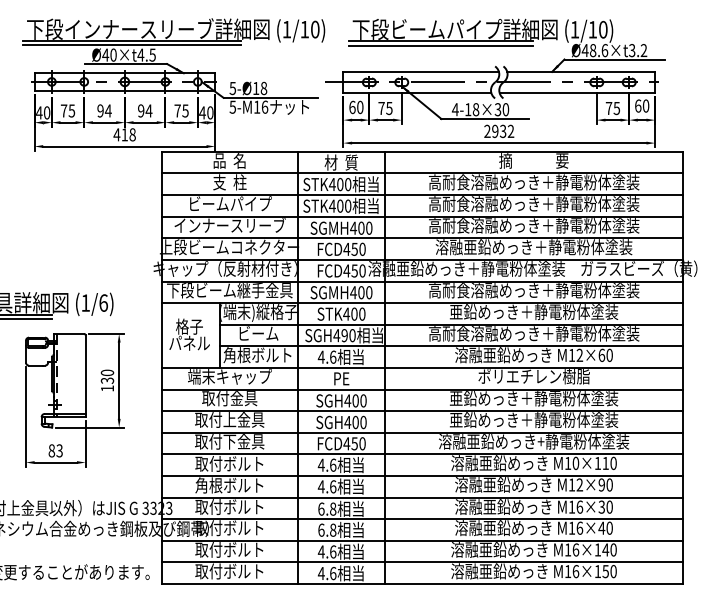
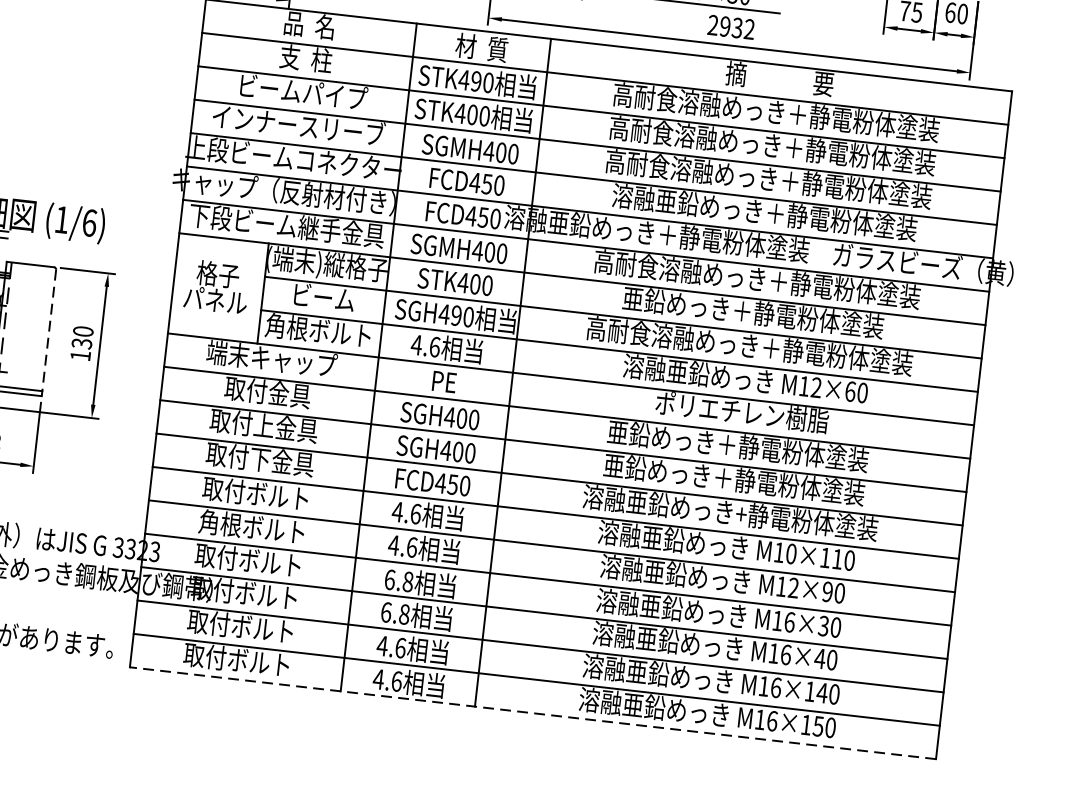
text: (340, 184) -> (476, 81), STK400 -> STK490
line: (85, 376) -> (48, 333), solid -> dashed
line: (422, 583) -> (533, 712), solid -> dashed

